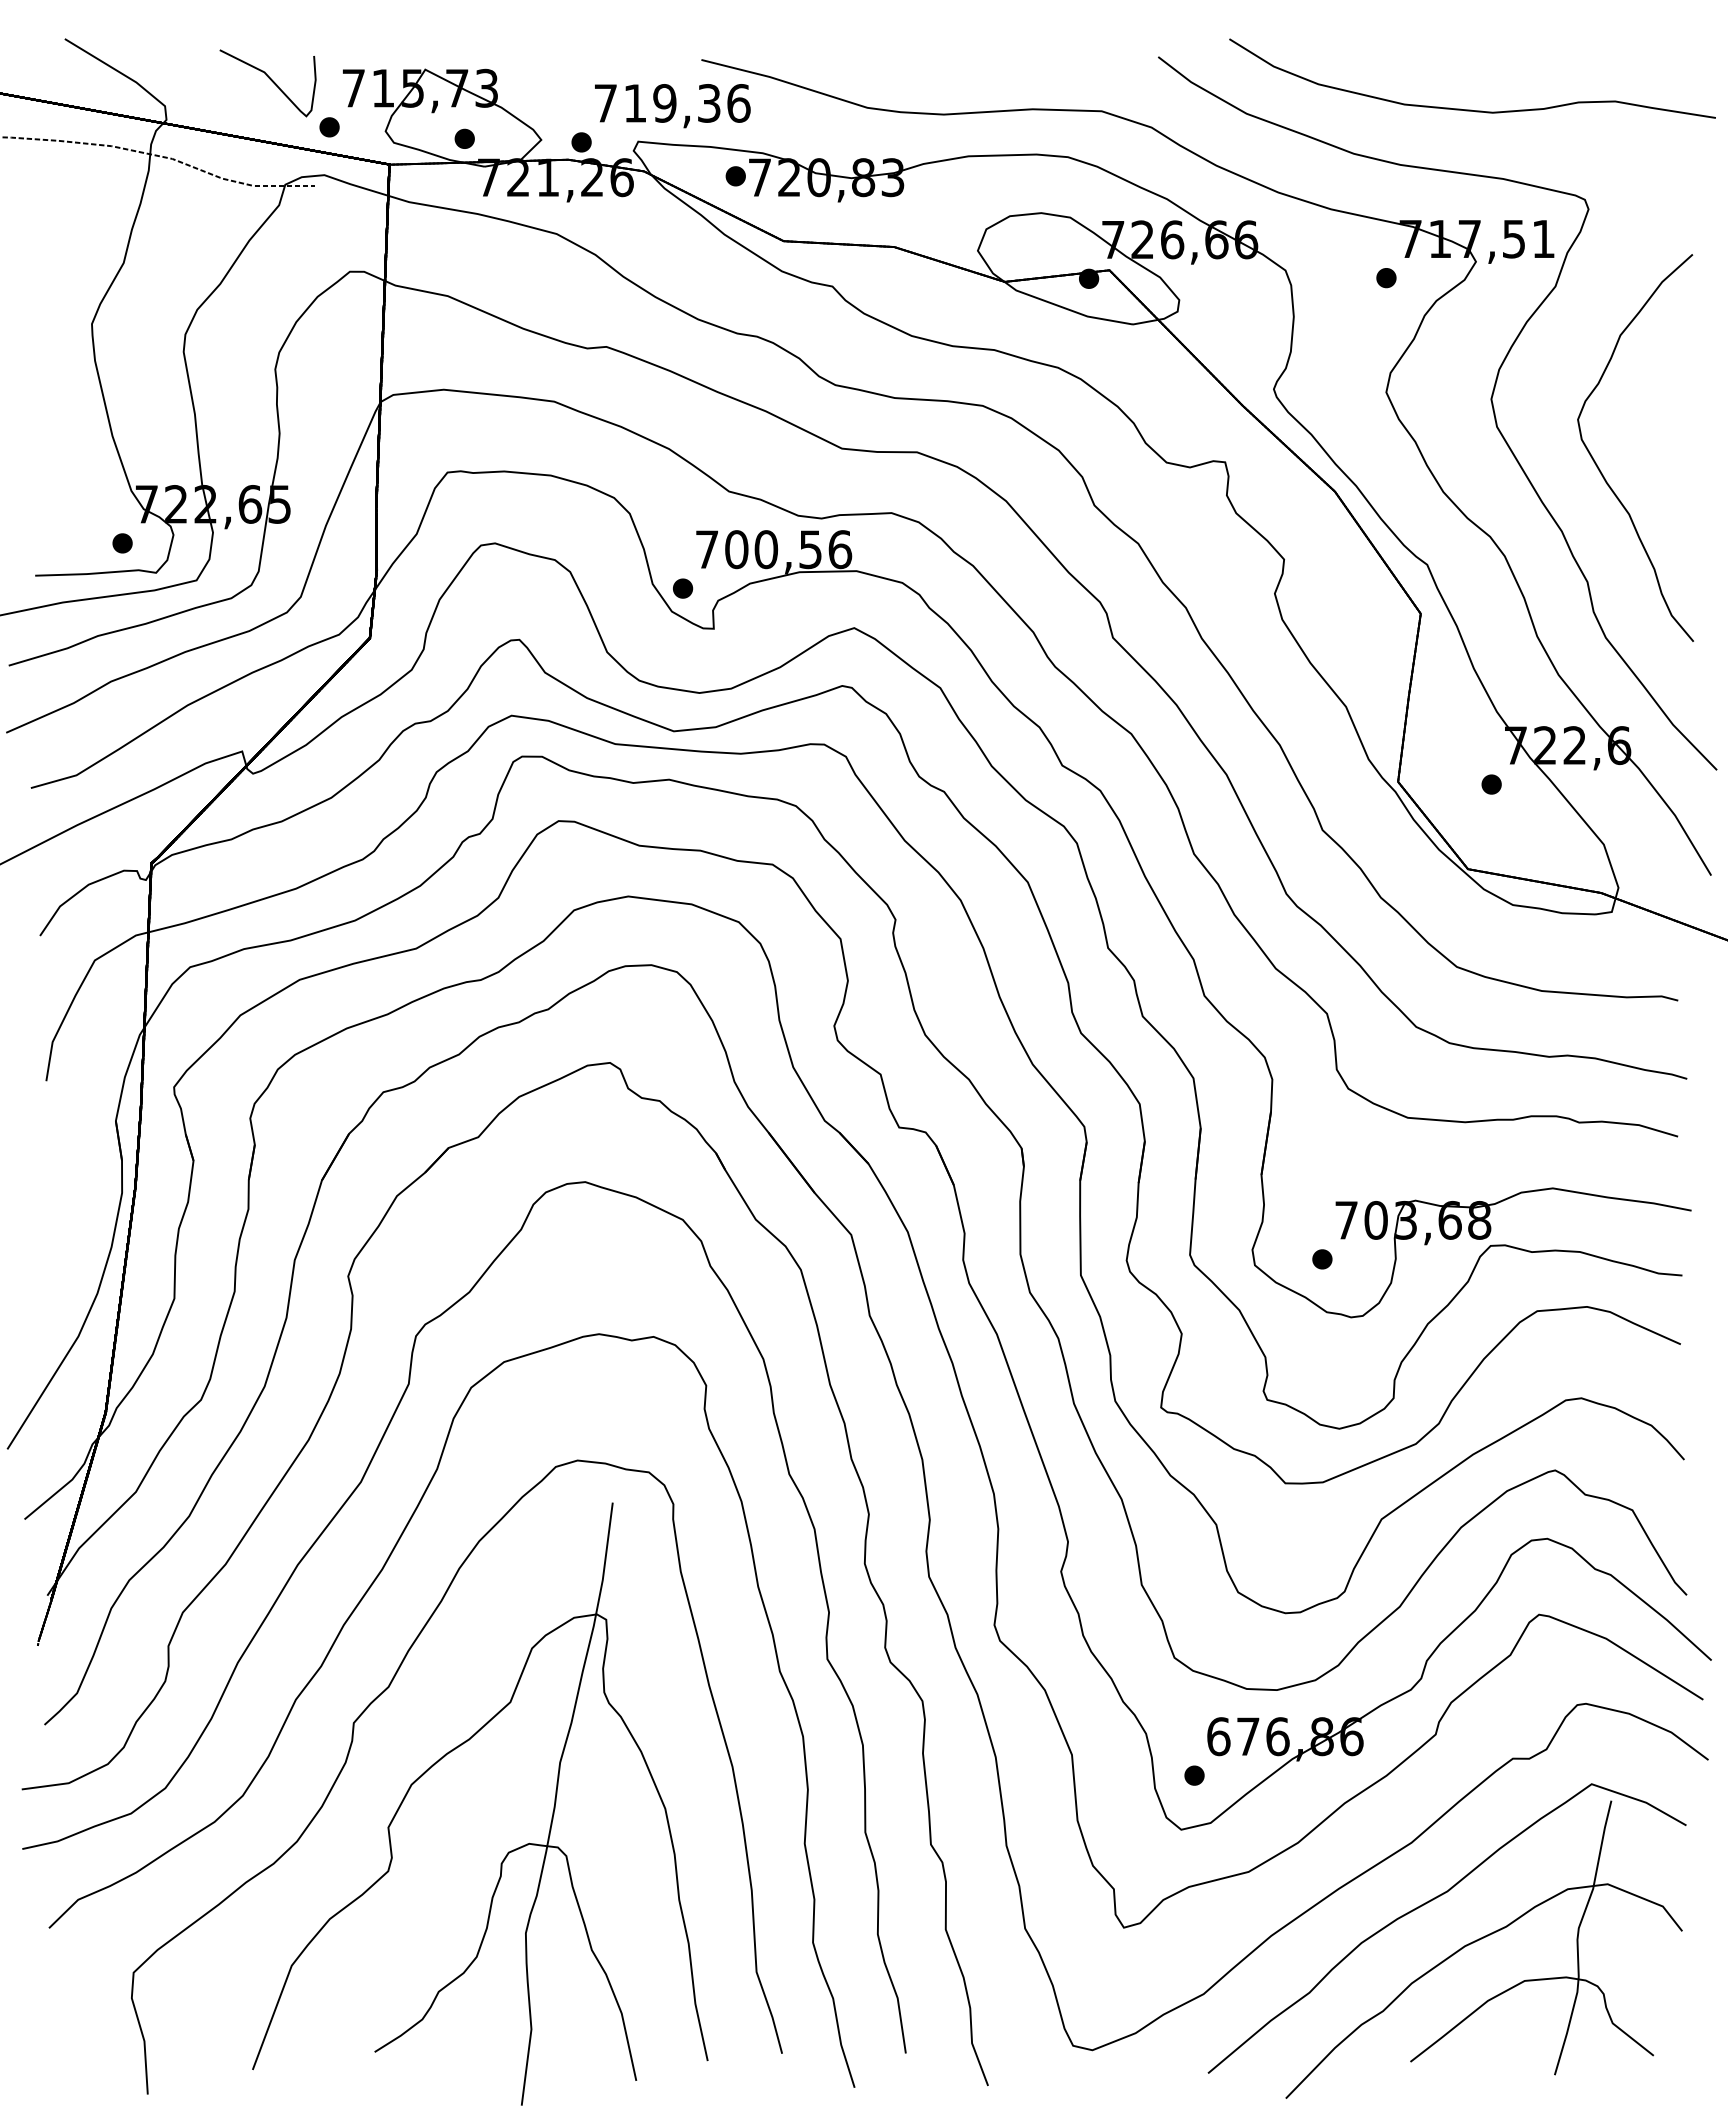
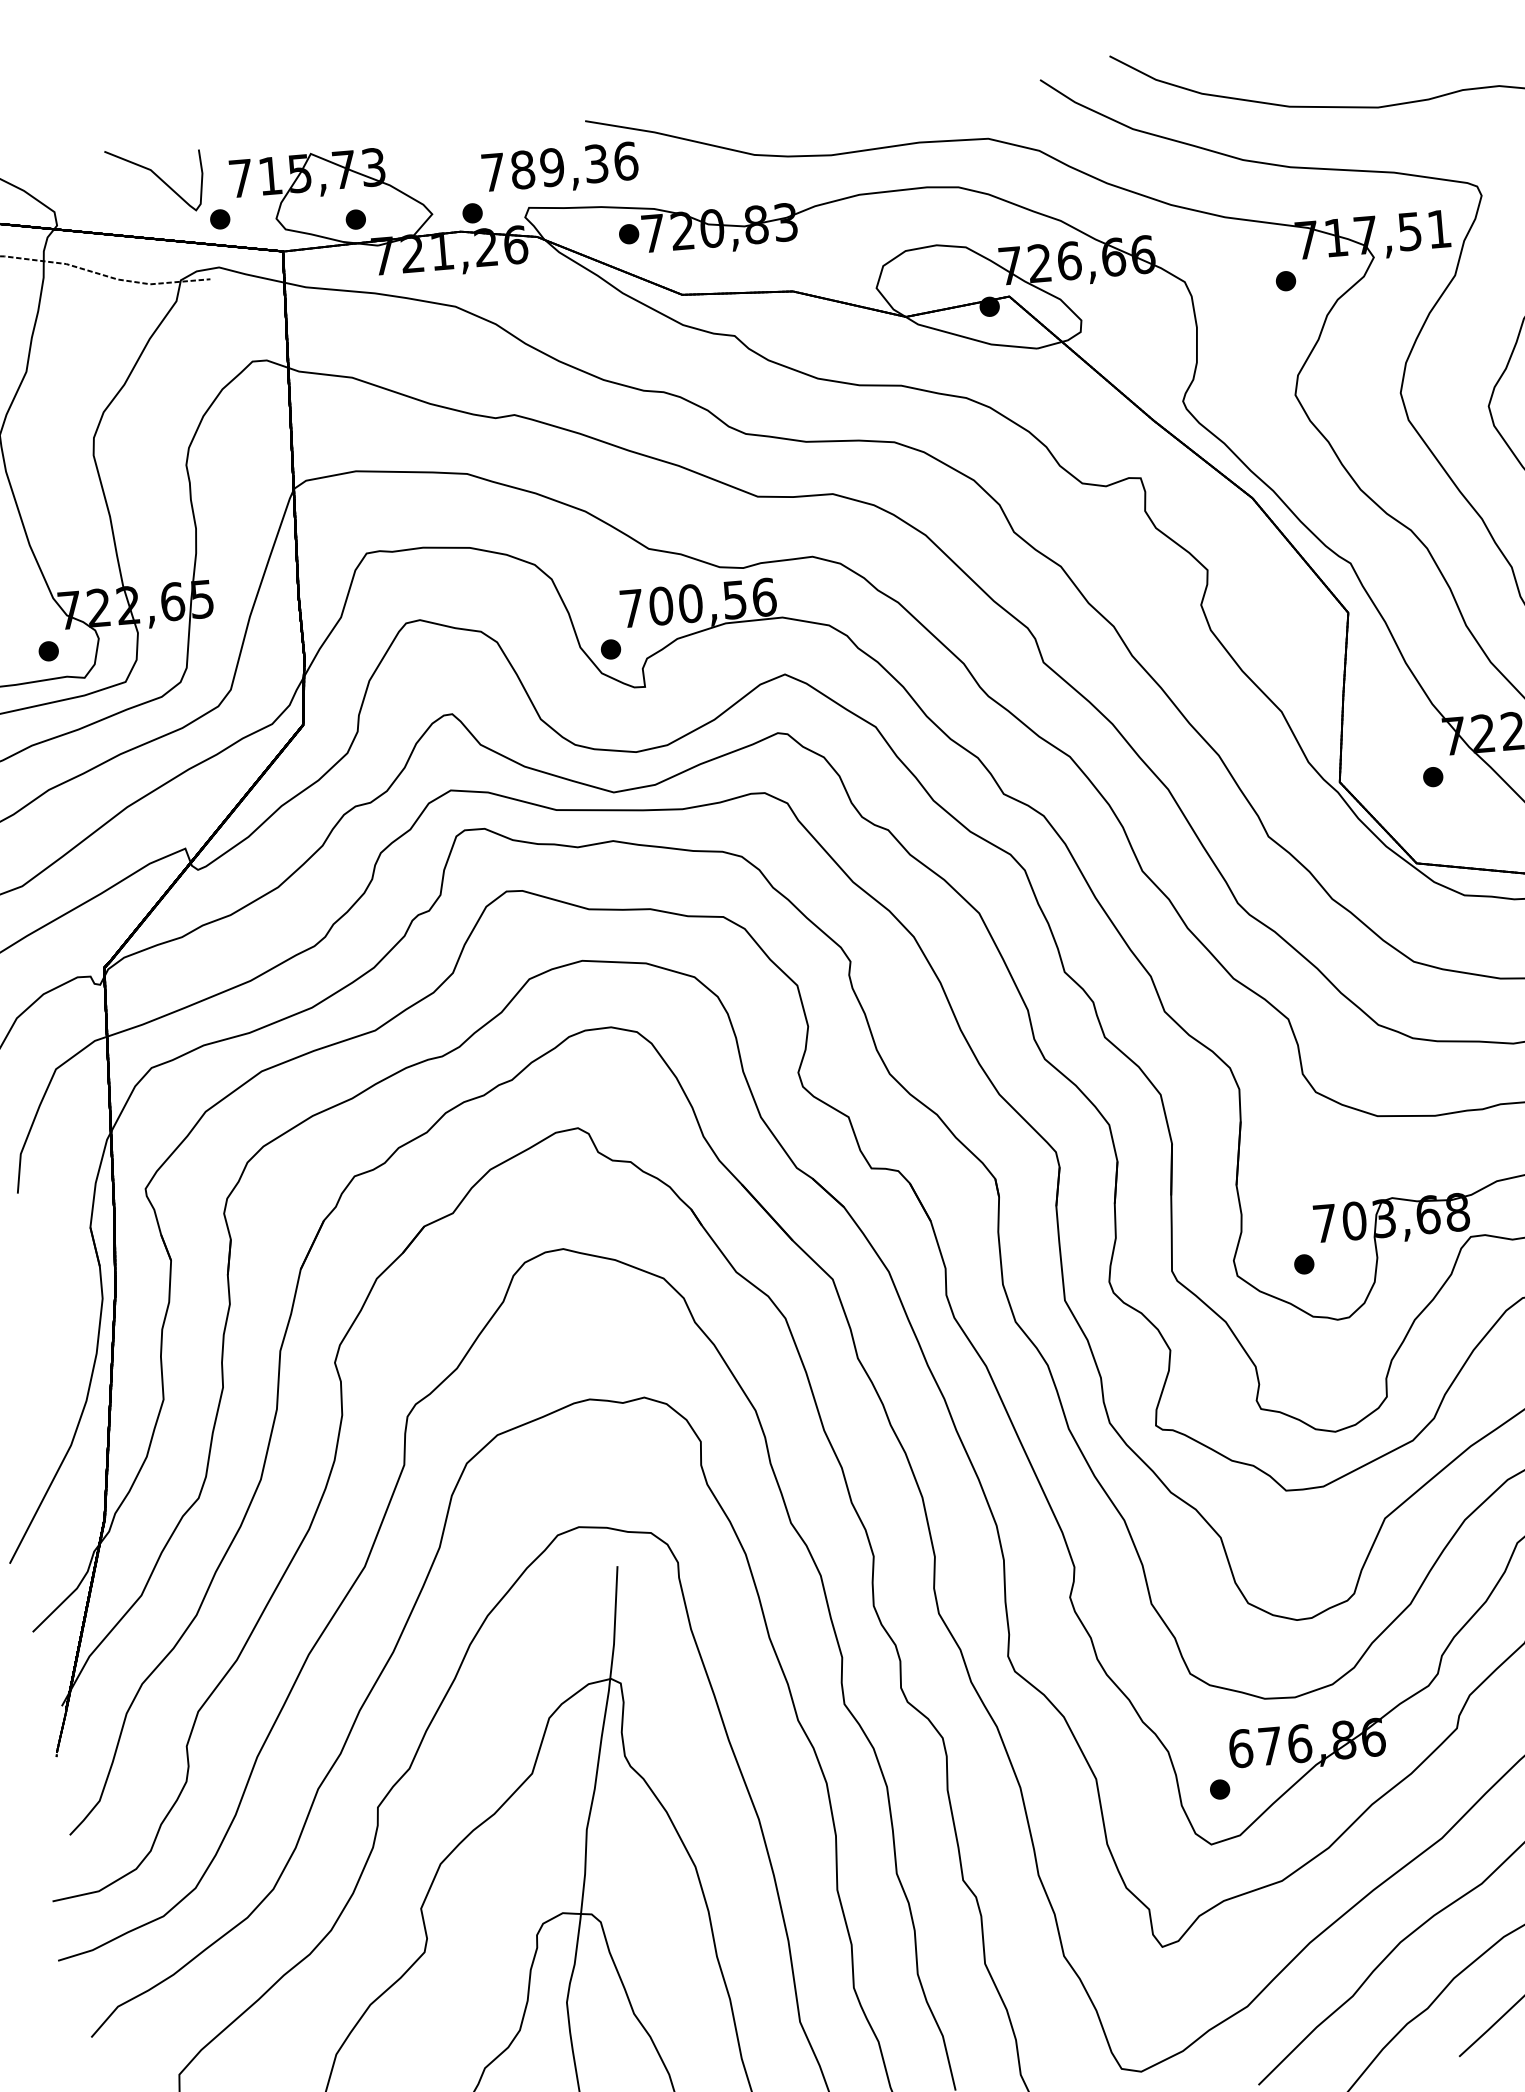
text: (634, 103) -> (522, 170), 719,36 -> 789,36

